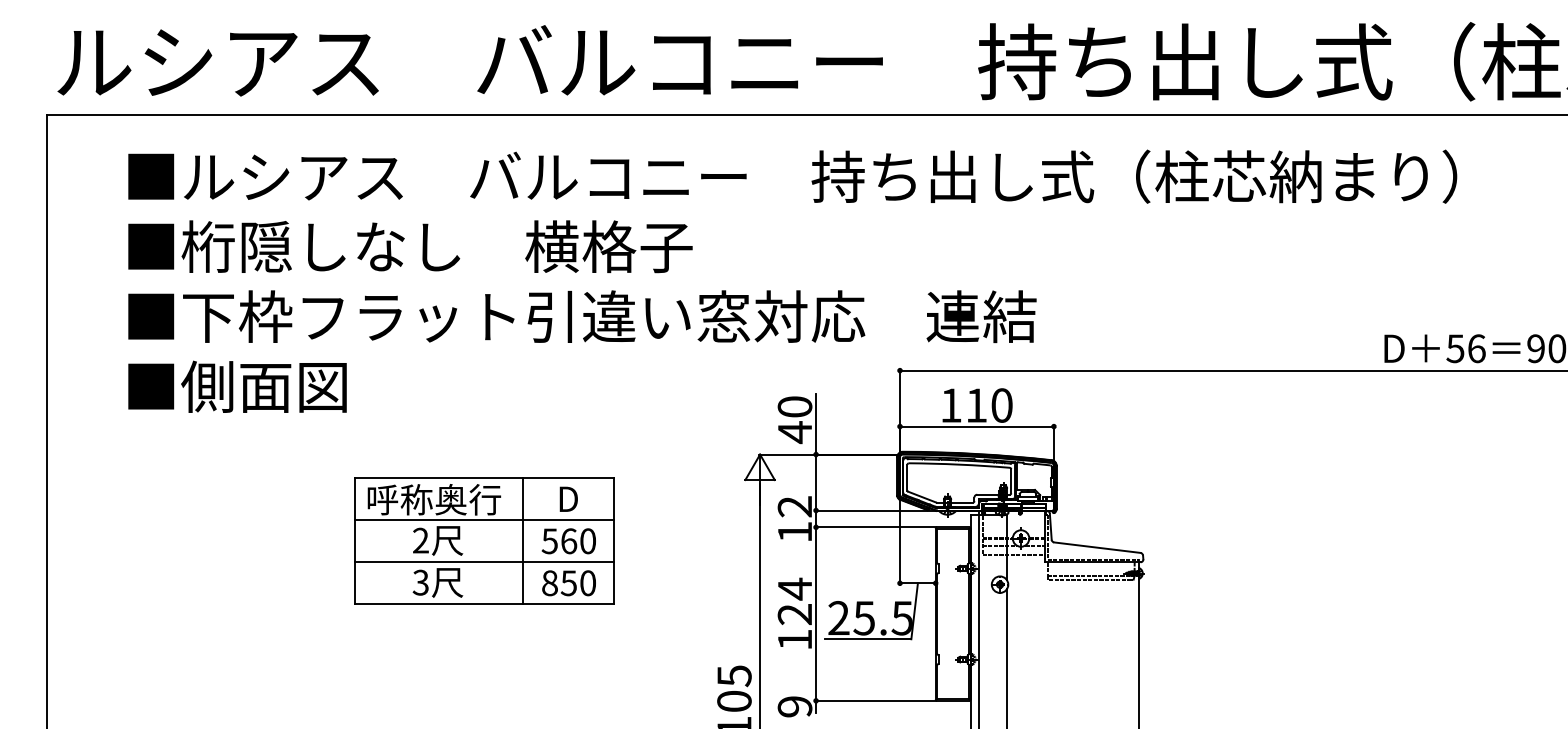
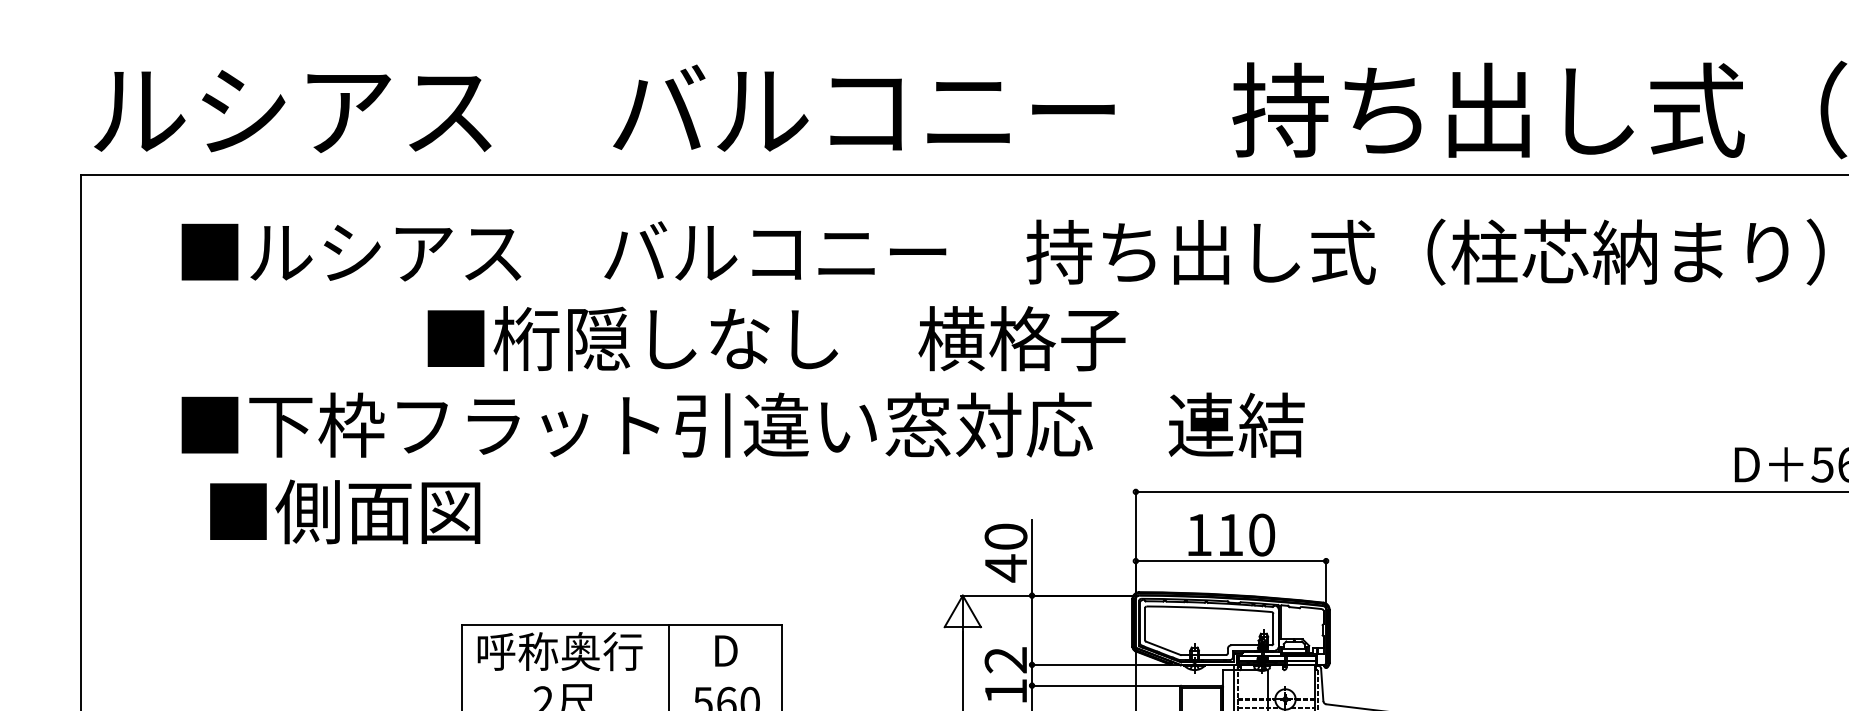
text: (410, 246) -> (776, 338), moved
text: (237, 386) -> (345, 511), moved
line: (483, 520) -> (620, 677), removed

